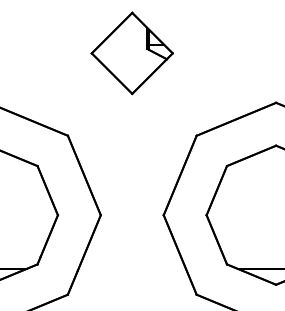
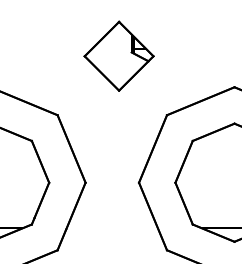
part: (131, 53) -> (118, 56), moved

